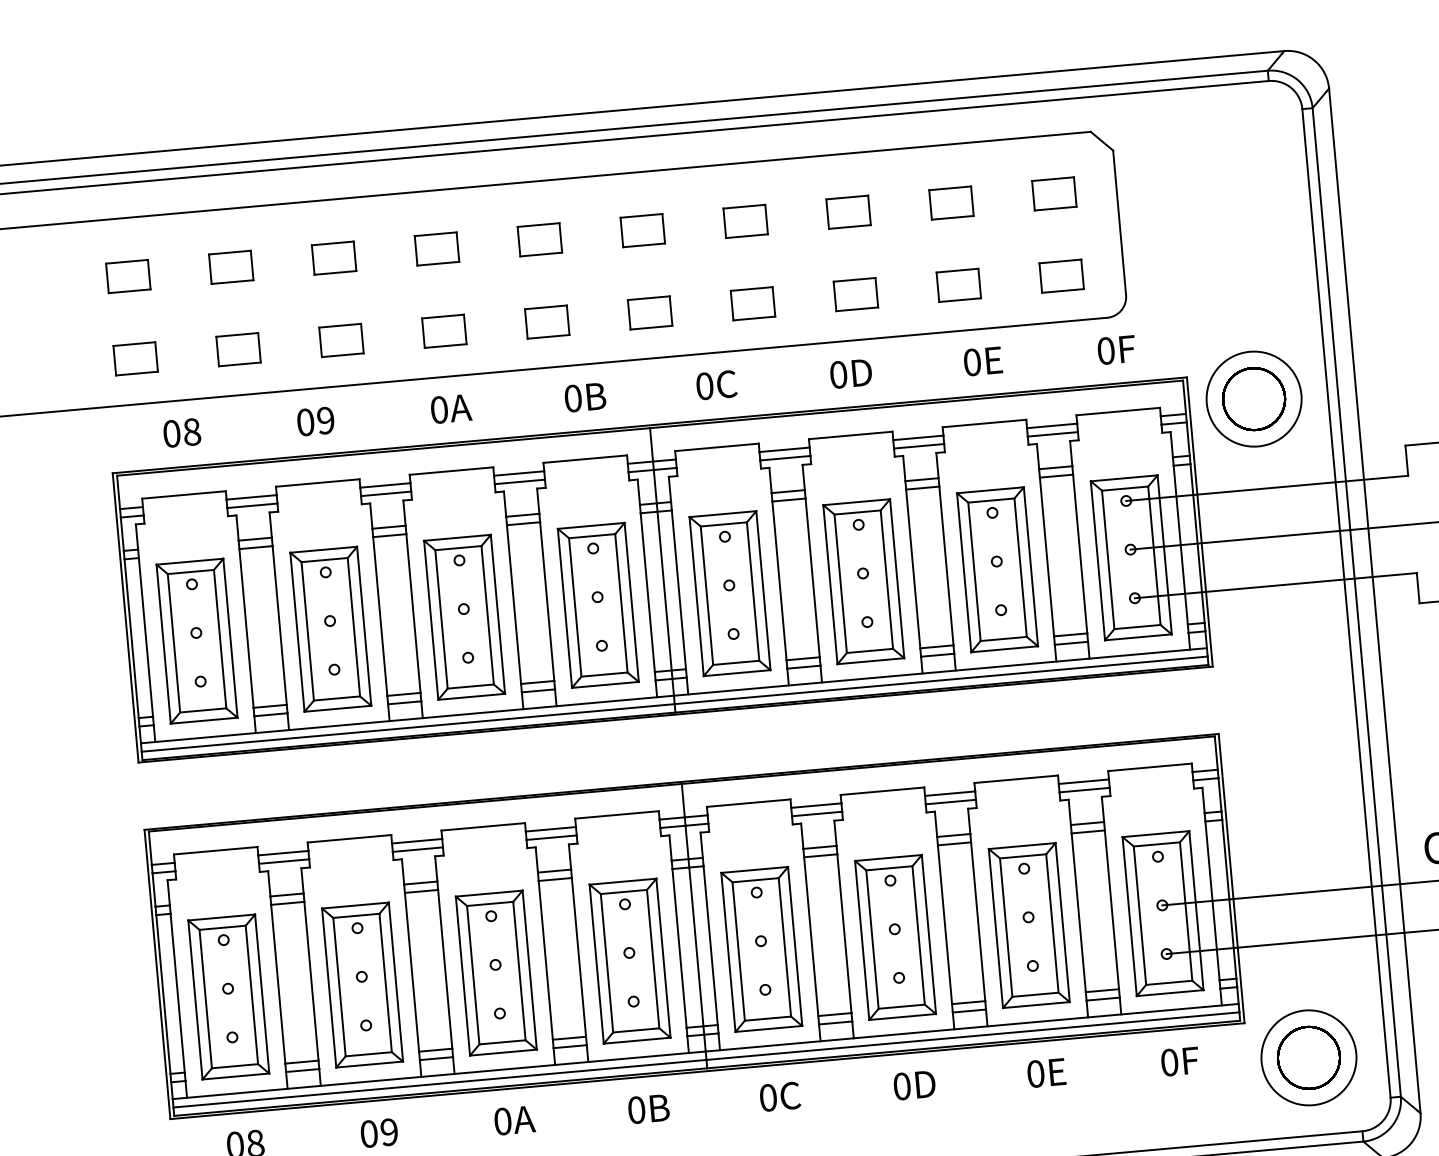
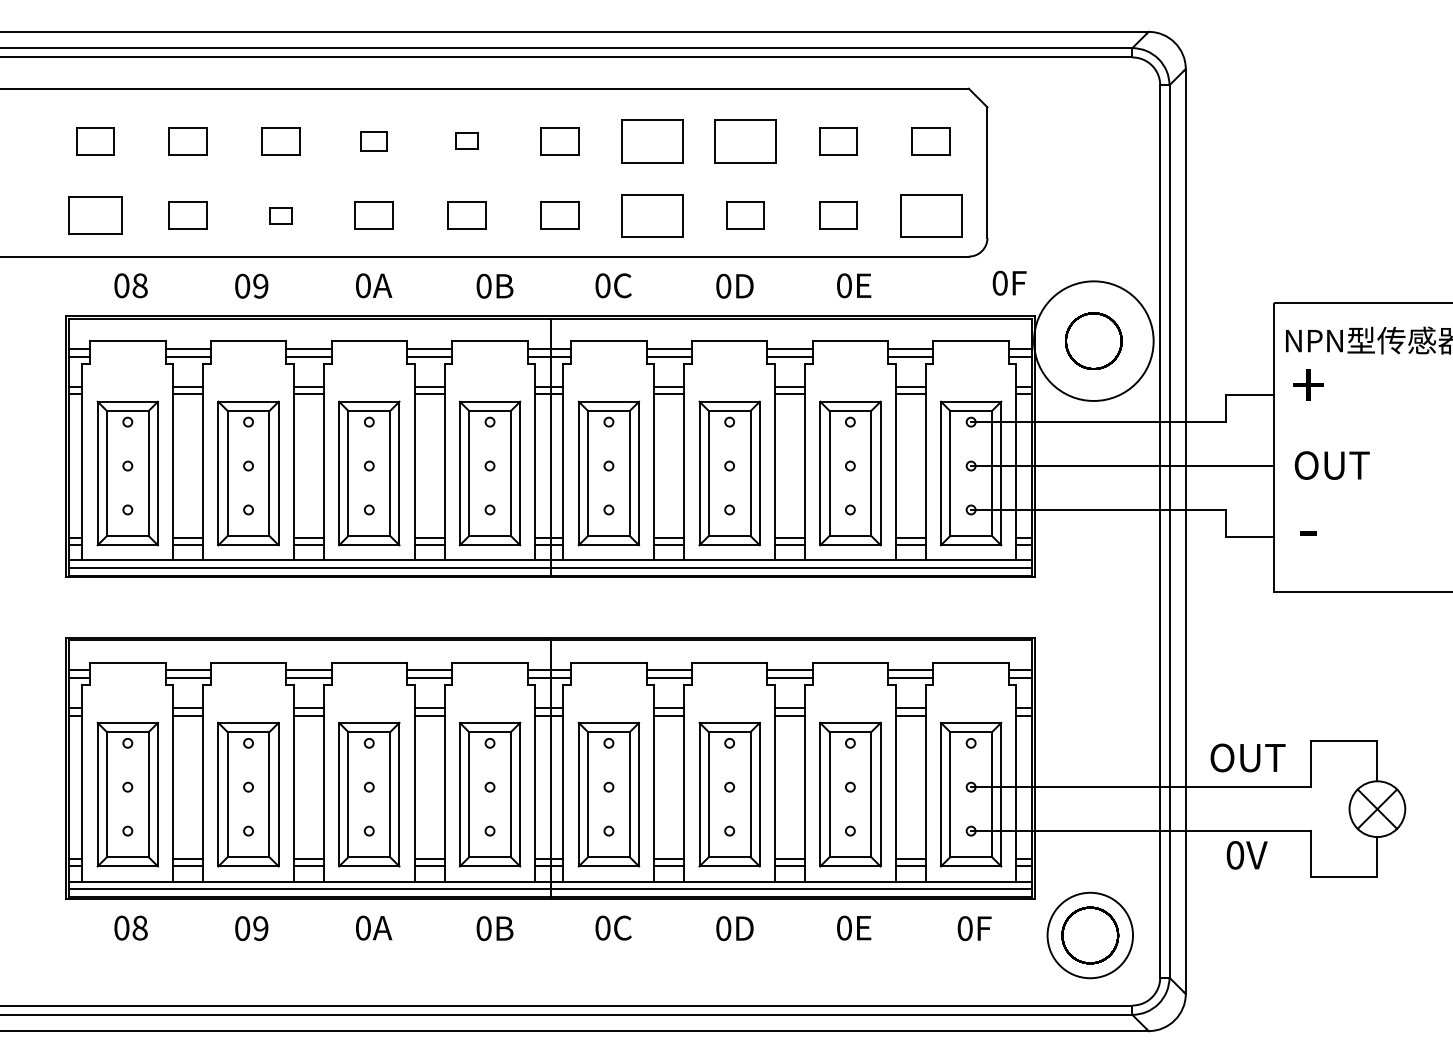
part: (848, 212) -> (745, 141), size x1.6
part: (745, 221) -> (652, 141), size x1.6
part: (539, 239) -> (466, 141), size x0.6
part: (436, 249) -> (373, 141), size x0.7
part: (1060, 276) -> (930, 215), size x1.6
part: (752, 303) -> (652, 215), size x1.6
part: (340, 340) -> (280, 215), size x0.6
text: (1116, 349) -> (1009, 282), moved
part: (135, 358) -> (95, 215), size x1.4
circle: (1253, 398) -> (1093, 340), size x1.4

